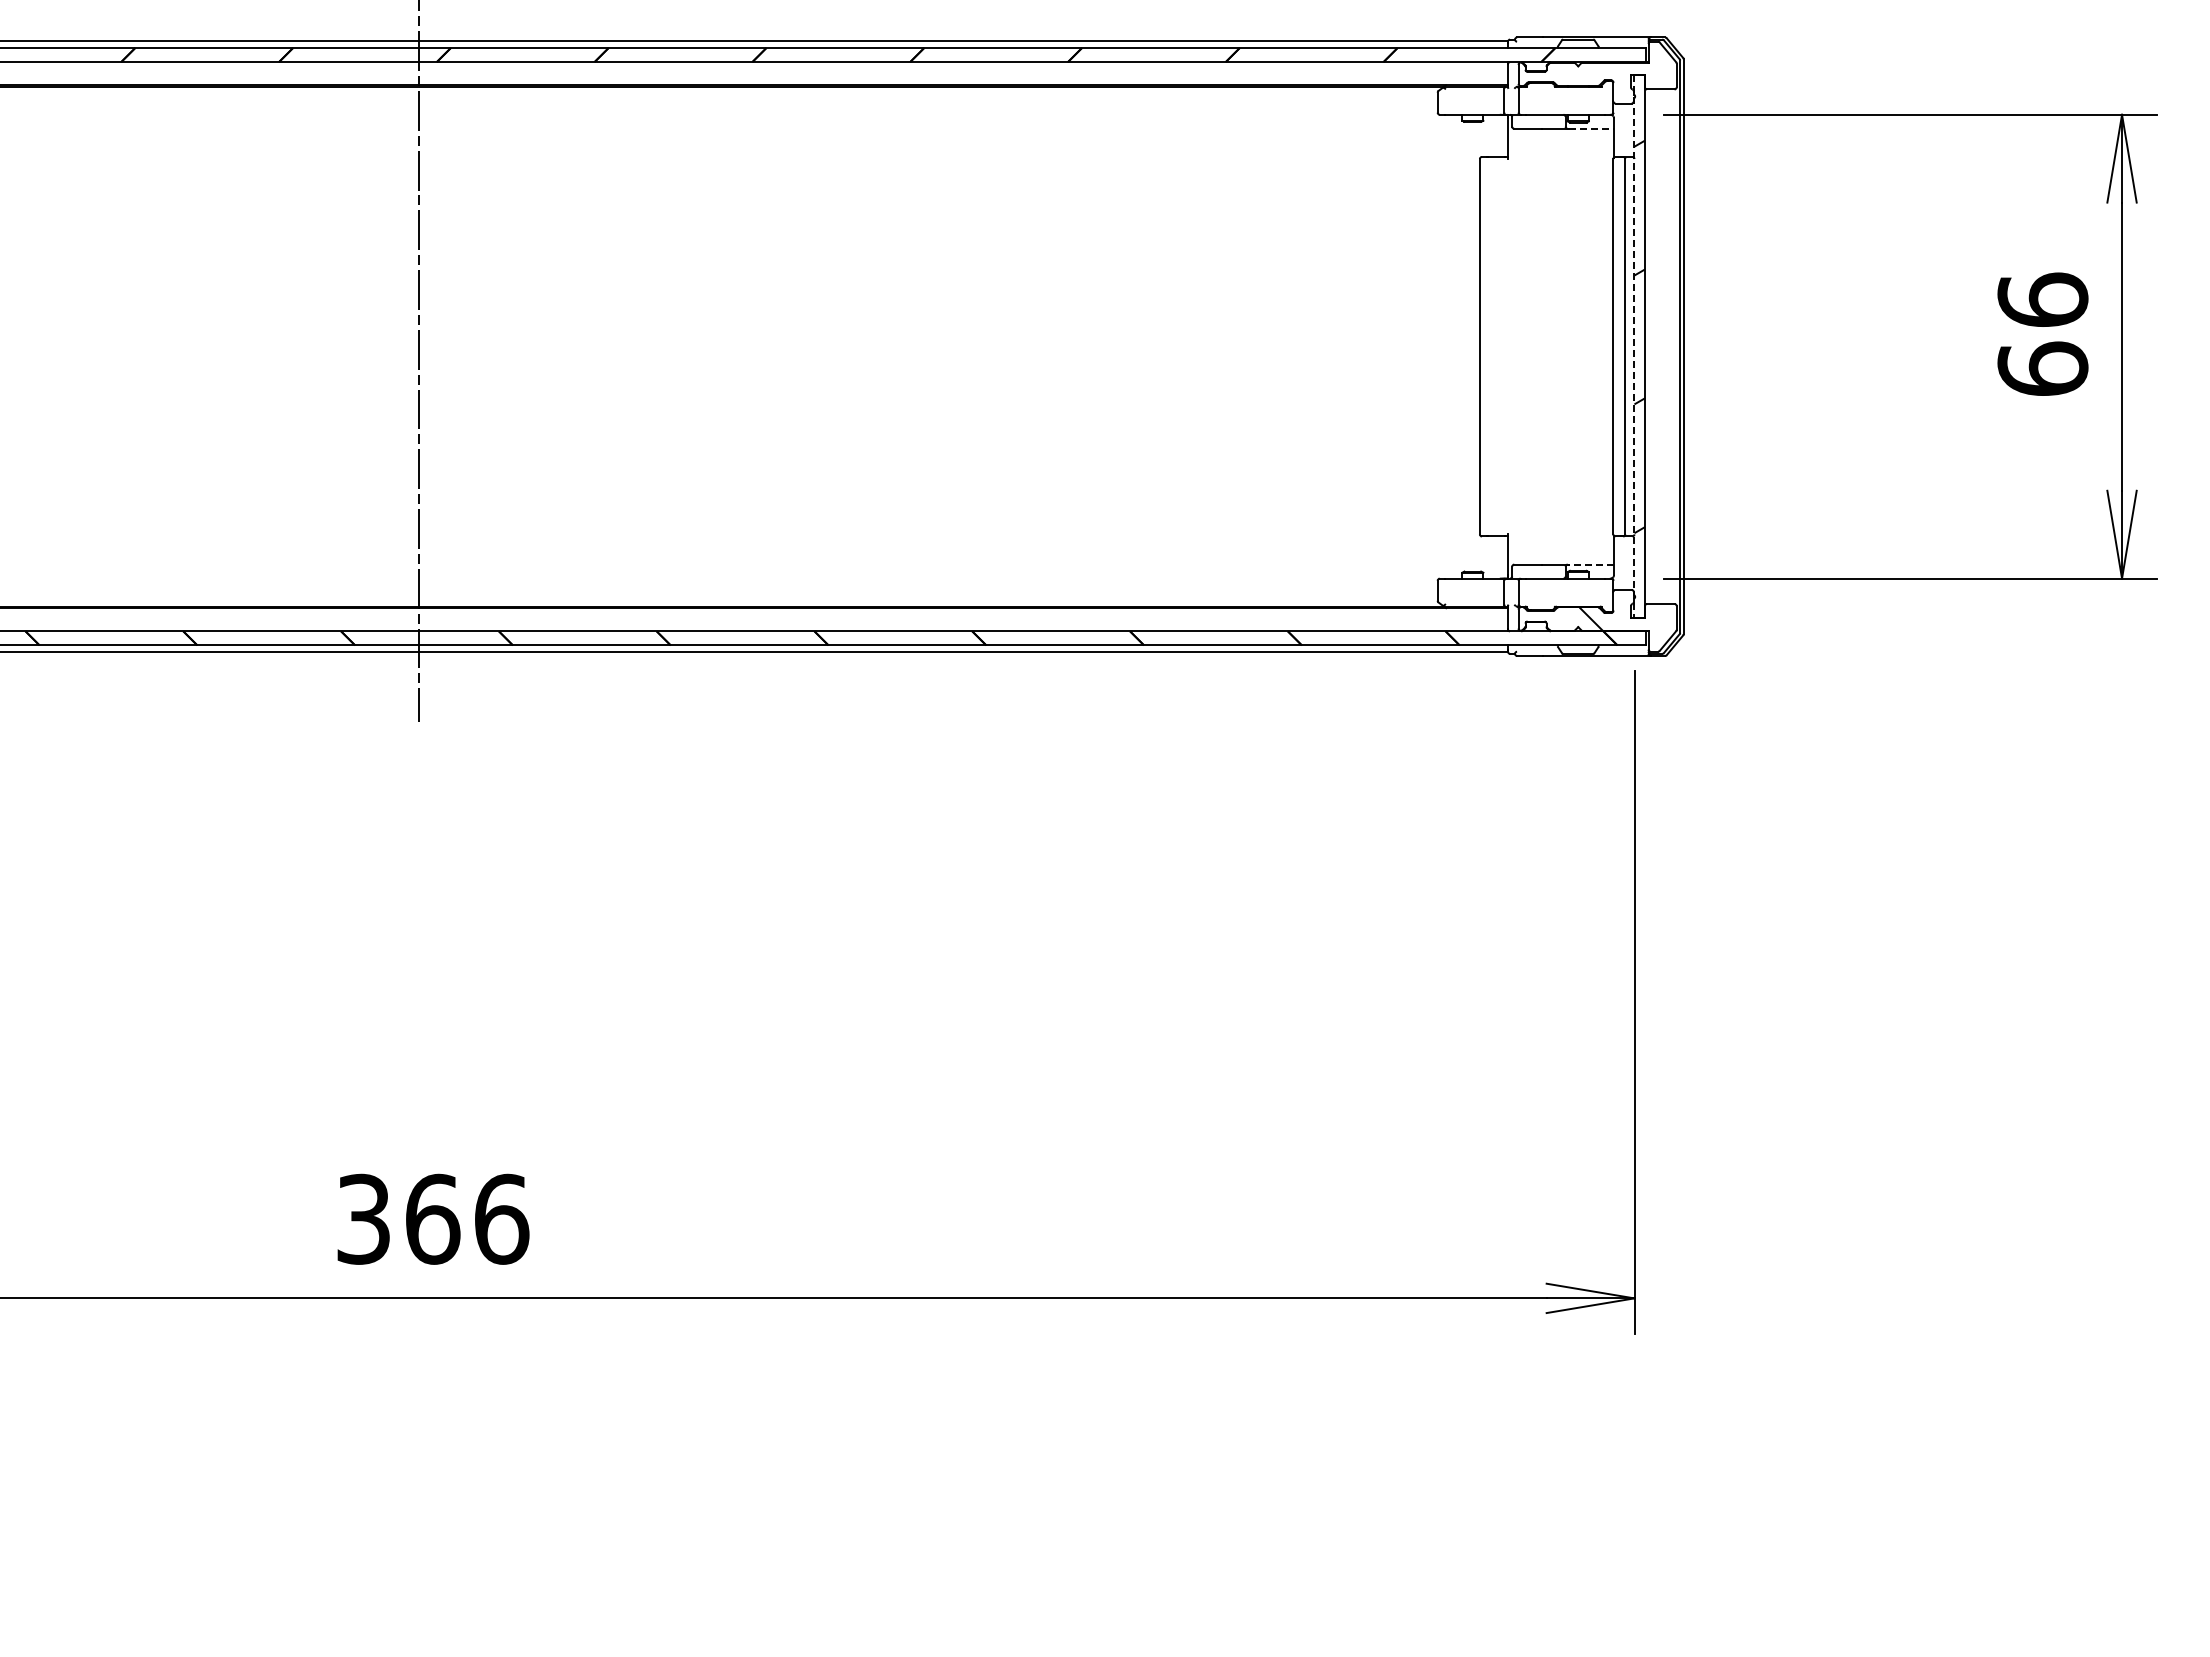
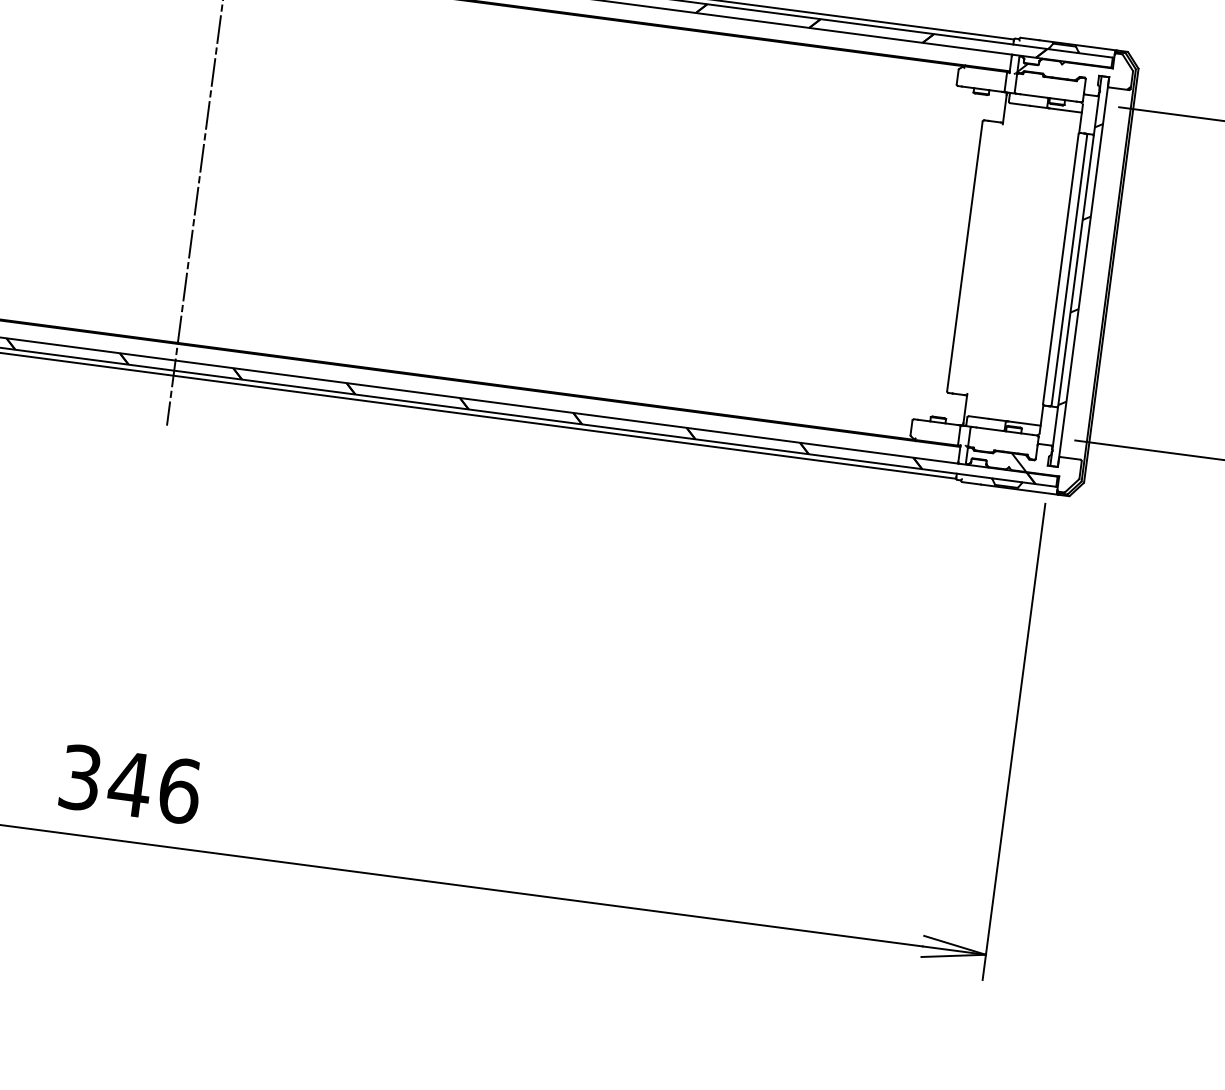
hatch: (1597, 80) -> (1074, 76), added
line: (1591, 128) -> (1065, 110), dashed -> solid
line: (1634, 347) -> (1075, 271), dashed -> solid
line: (1591, 564) -> (1024, 423), dashed -> solid
text: (432, 1218) -> (130, 783), 366 -> 346

